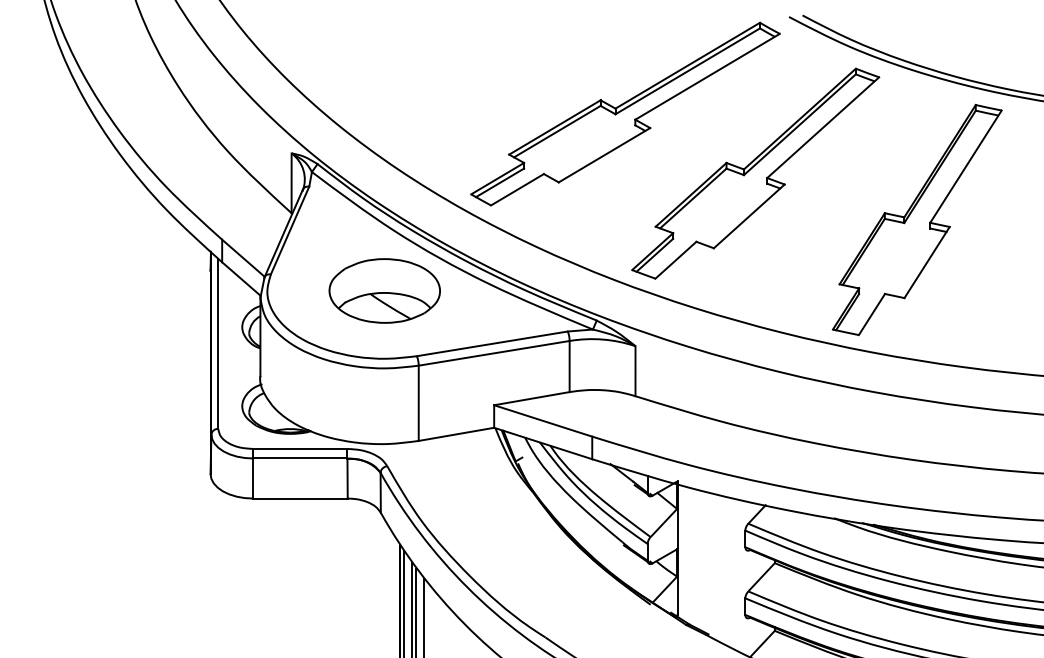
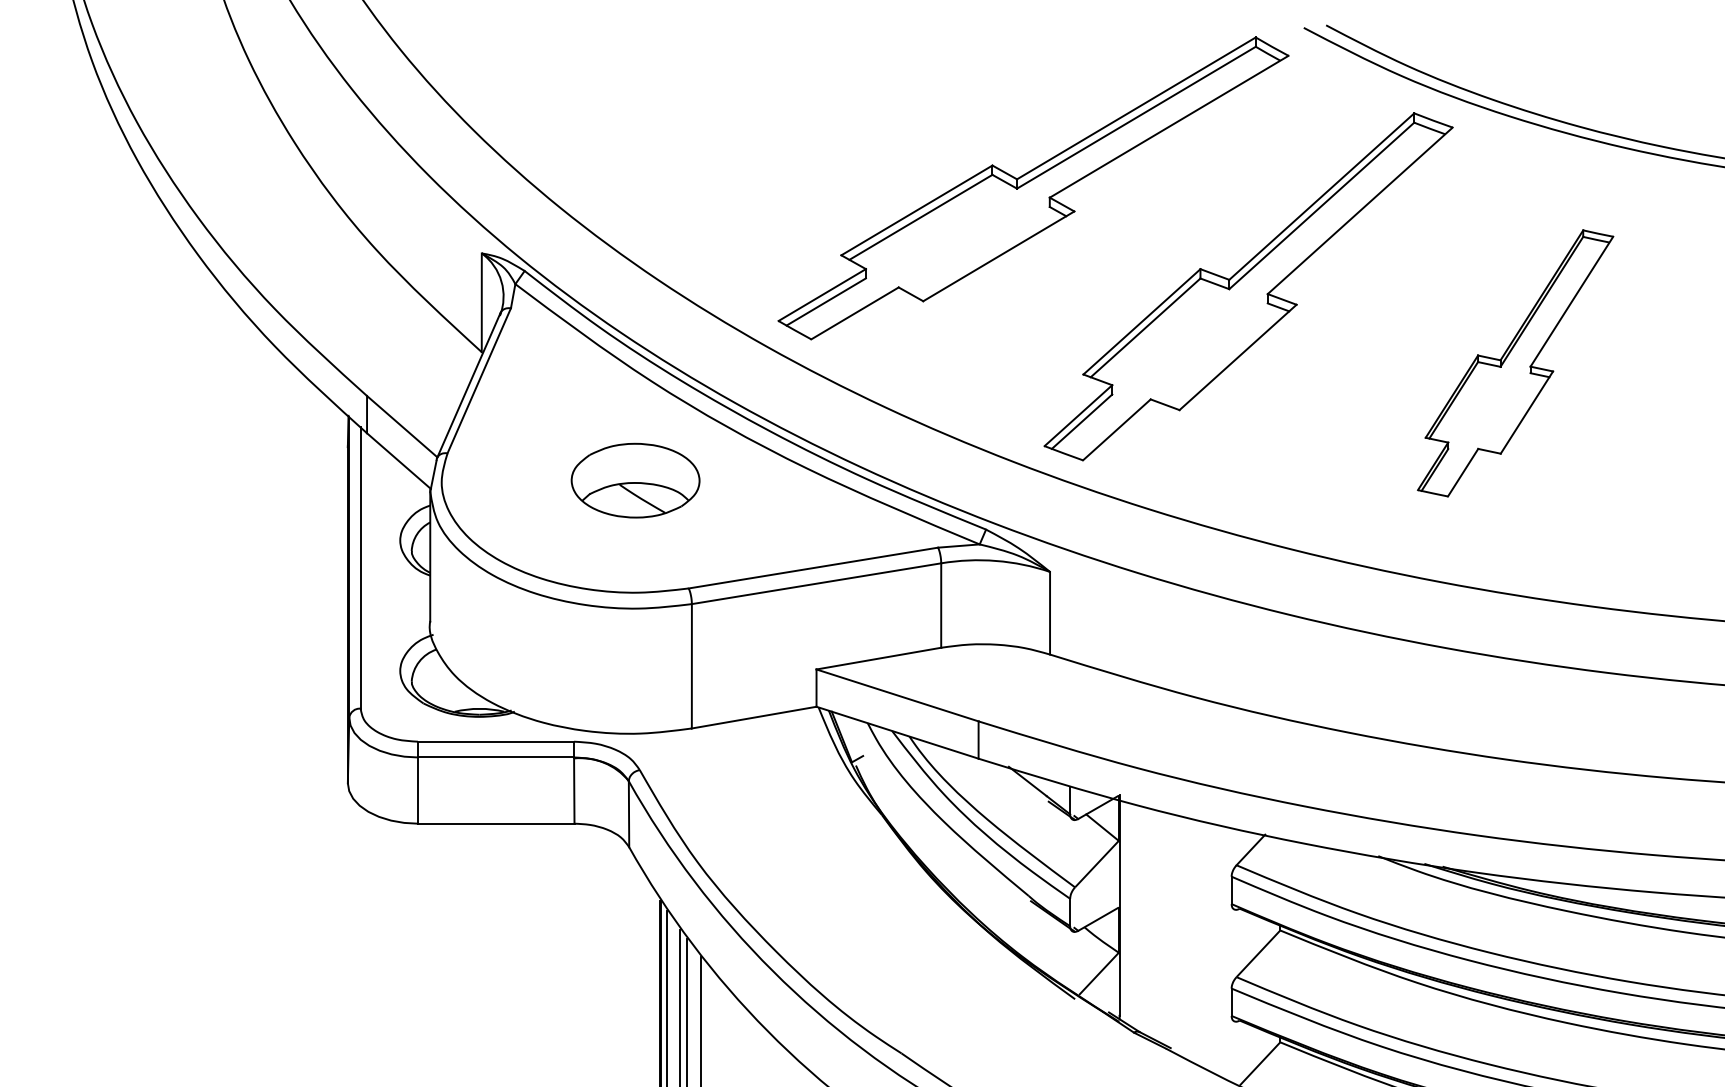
part: (916, 219) -> (1514, 362), size x0.7
part: (384, 290) -> (635, 479), size x0.7

